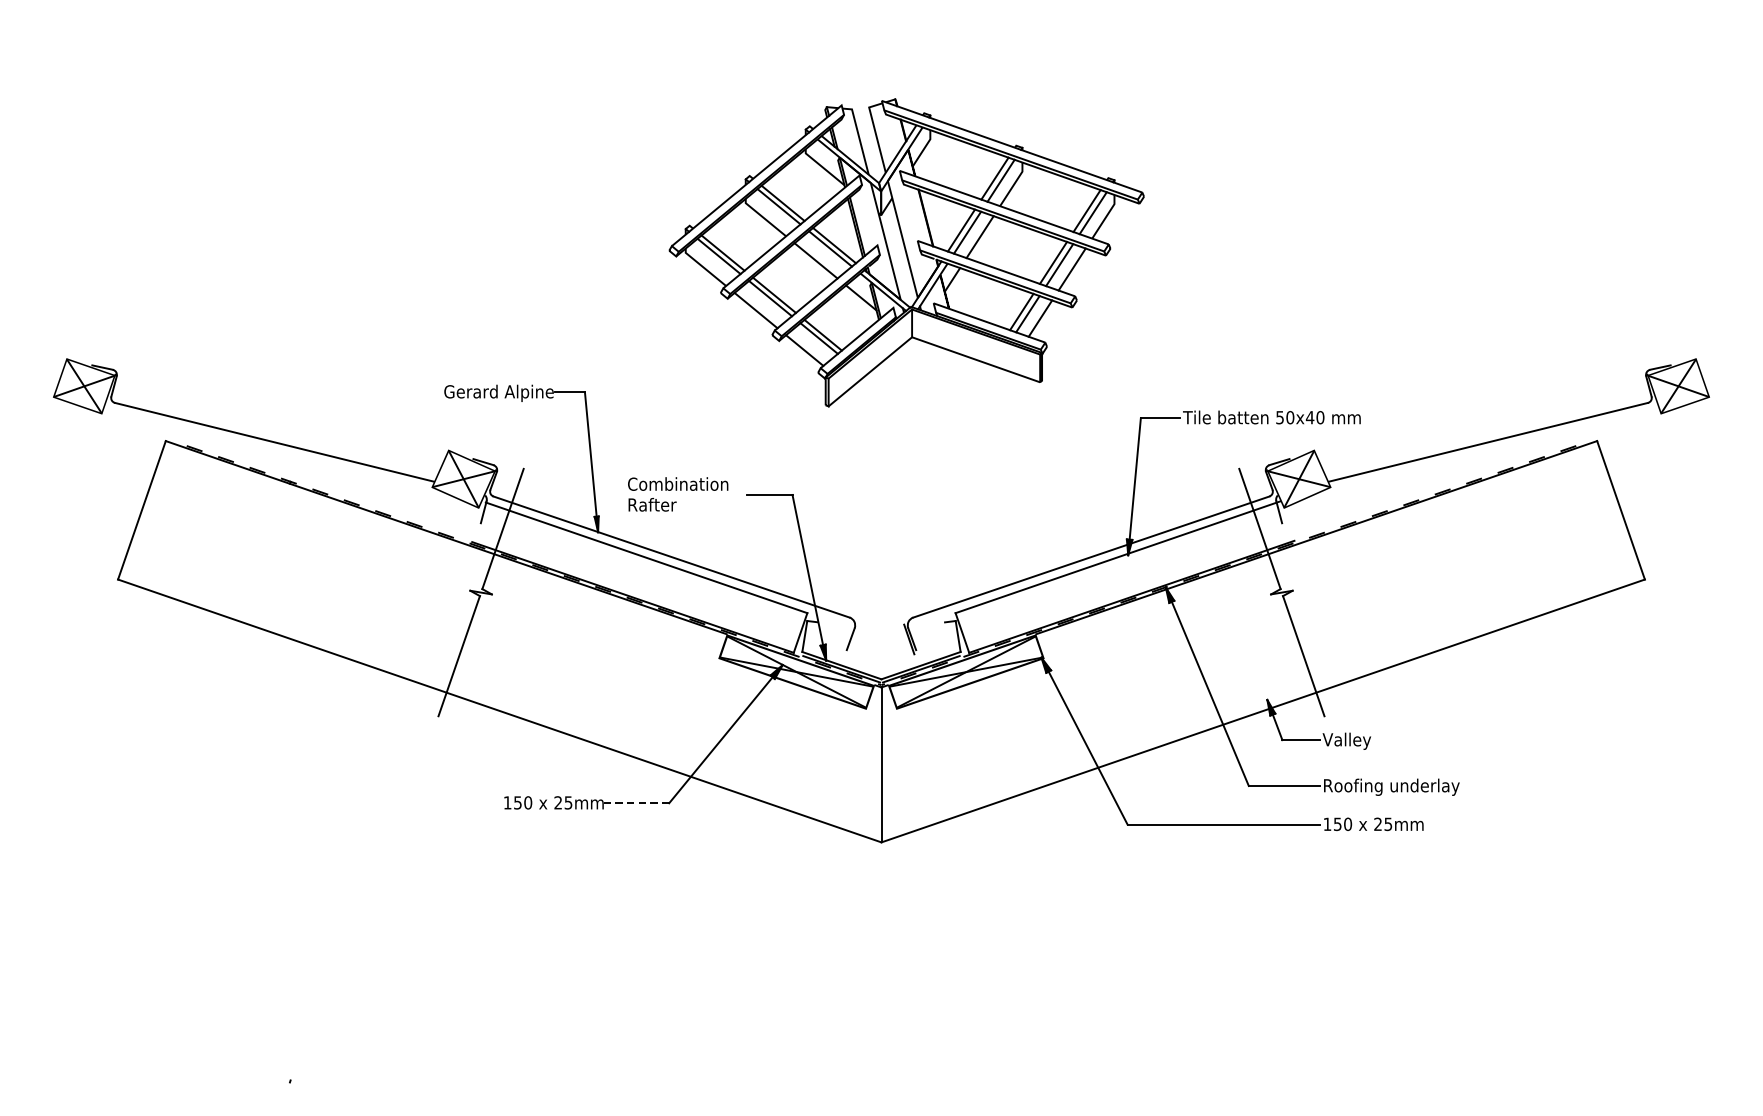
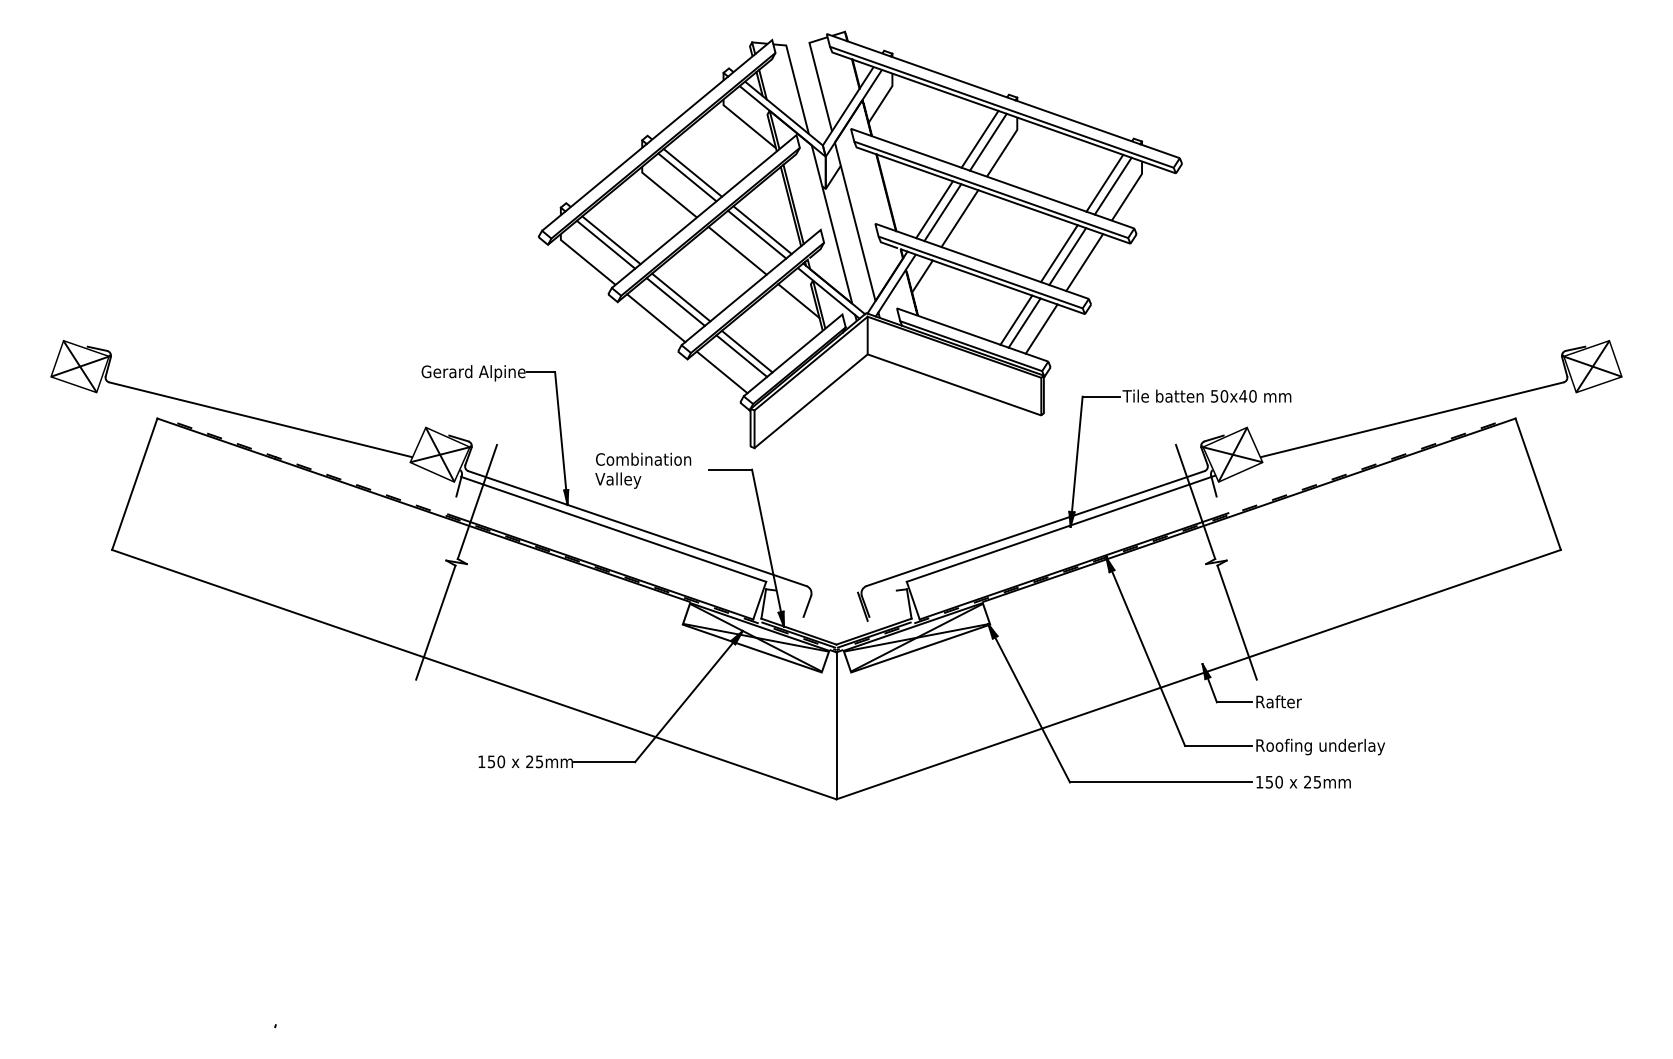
part: (906, 252) -> (860, 239), size x1.43
text: (651, 506) -> (618, 480), Rafter -> Valley
text: (1347, 741) -> (1278, 703), Valley -> Rafter
line: (635, 803) -> (603, 762), dashed -> solid

